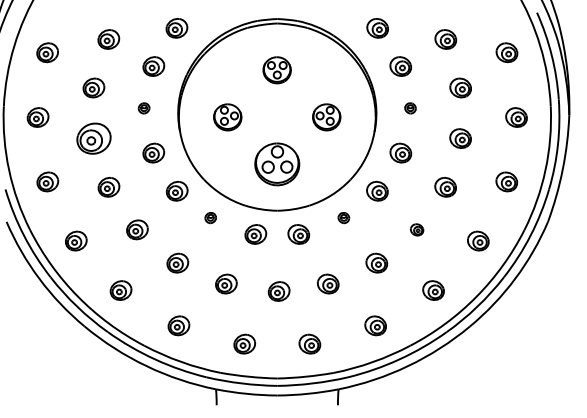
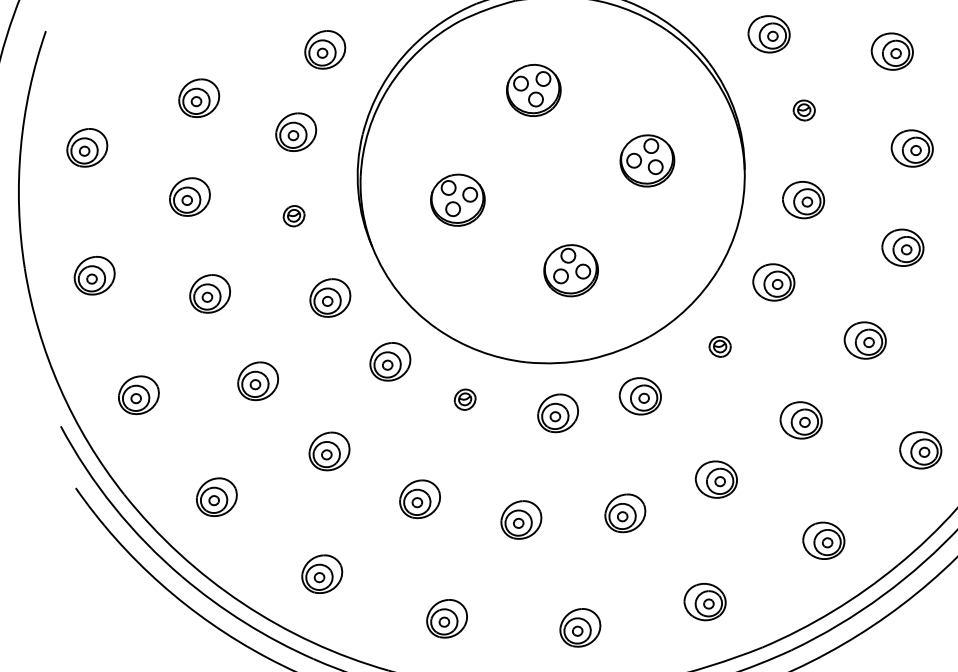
part: (93, 138) -> (209, 293), size x0.62
part: (276, 164) -> (569, 271), size x0.62
part: (416, 229) -> (863, 340), size x1.67

